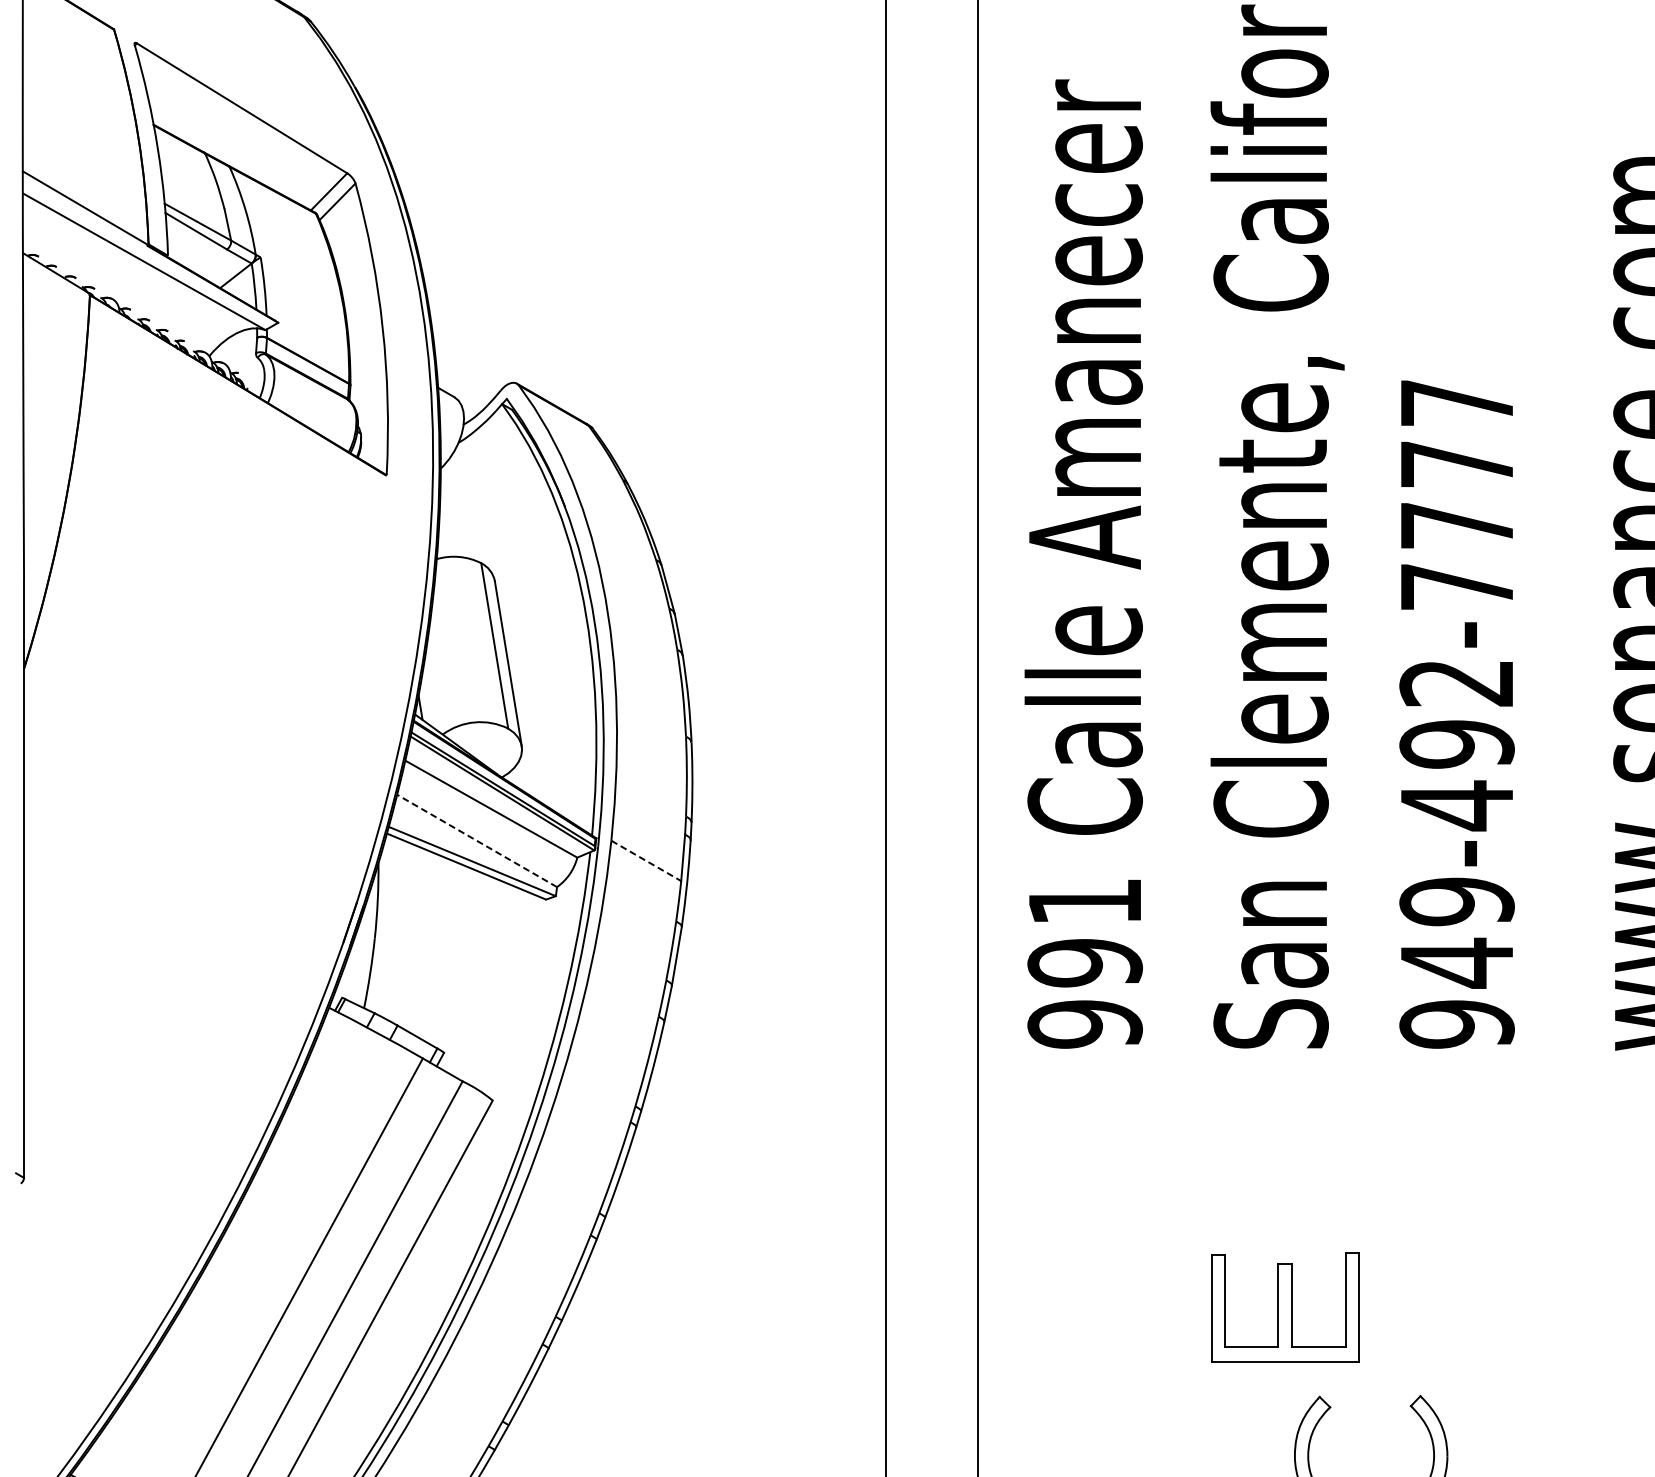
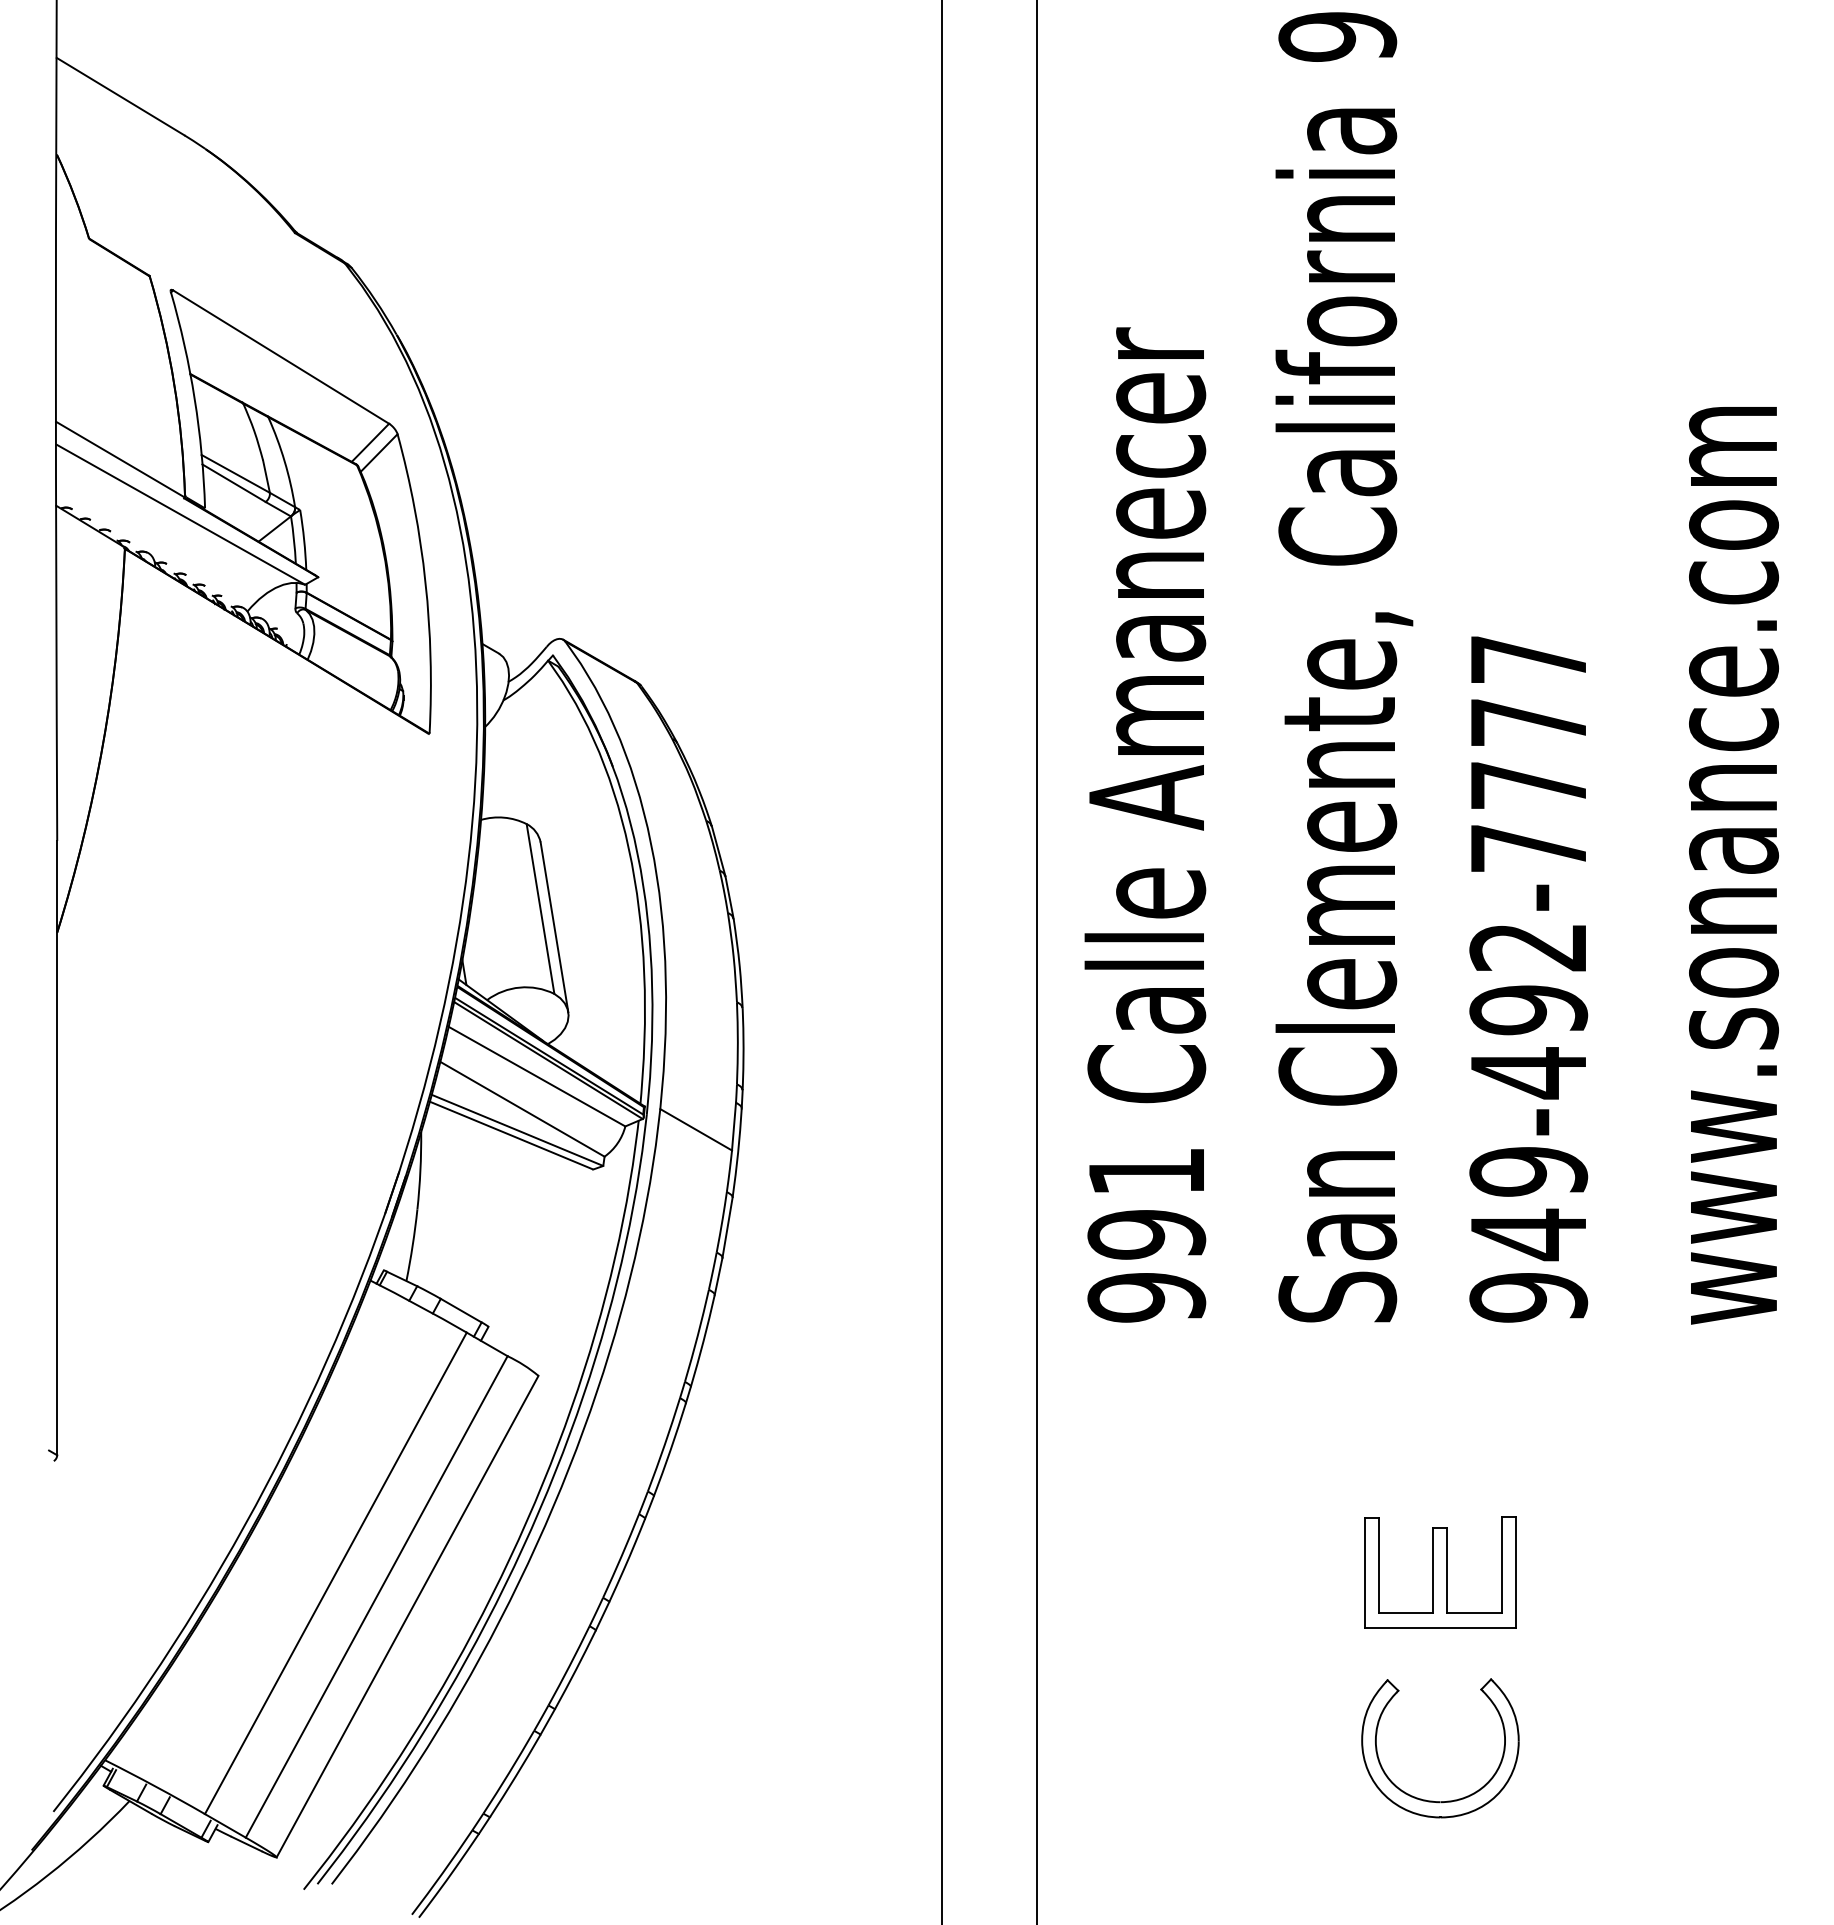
line: (477, 841) -> (522, 1109), dashed -> solid
line: (646, 861) -> (696, 1130), dashed -> solid
part: (1285, 1307) -> (1440, 1572), moved

